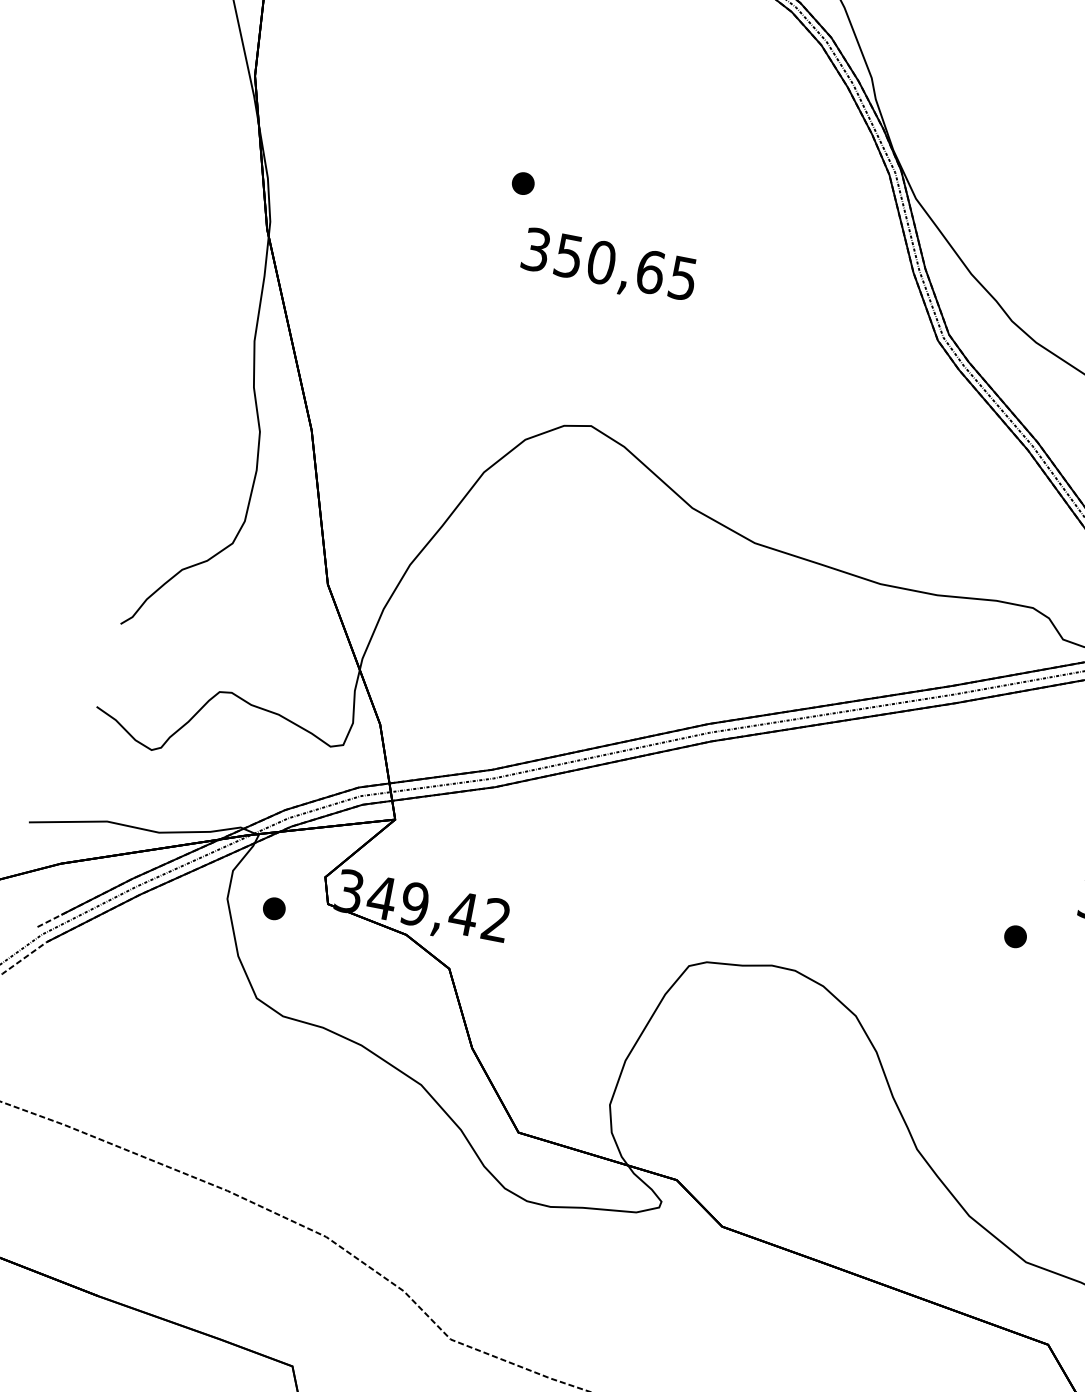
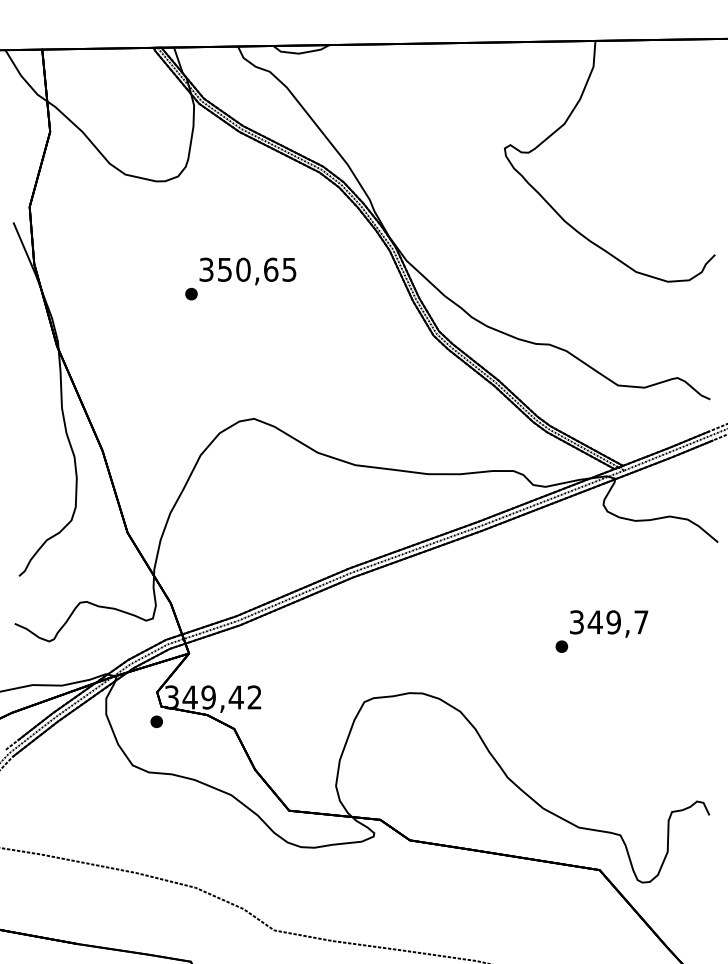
text: (608, 266) -> (247, 271), moved
part: (273, 908) -> (156, 721), moved
part: (1015, 936) -> (561, 646), moved

